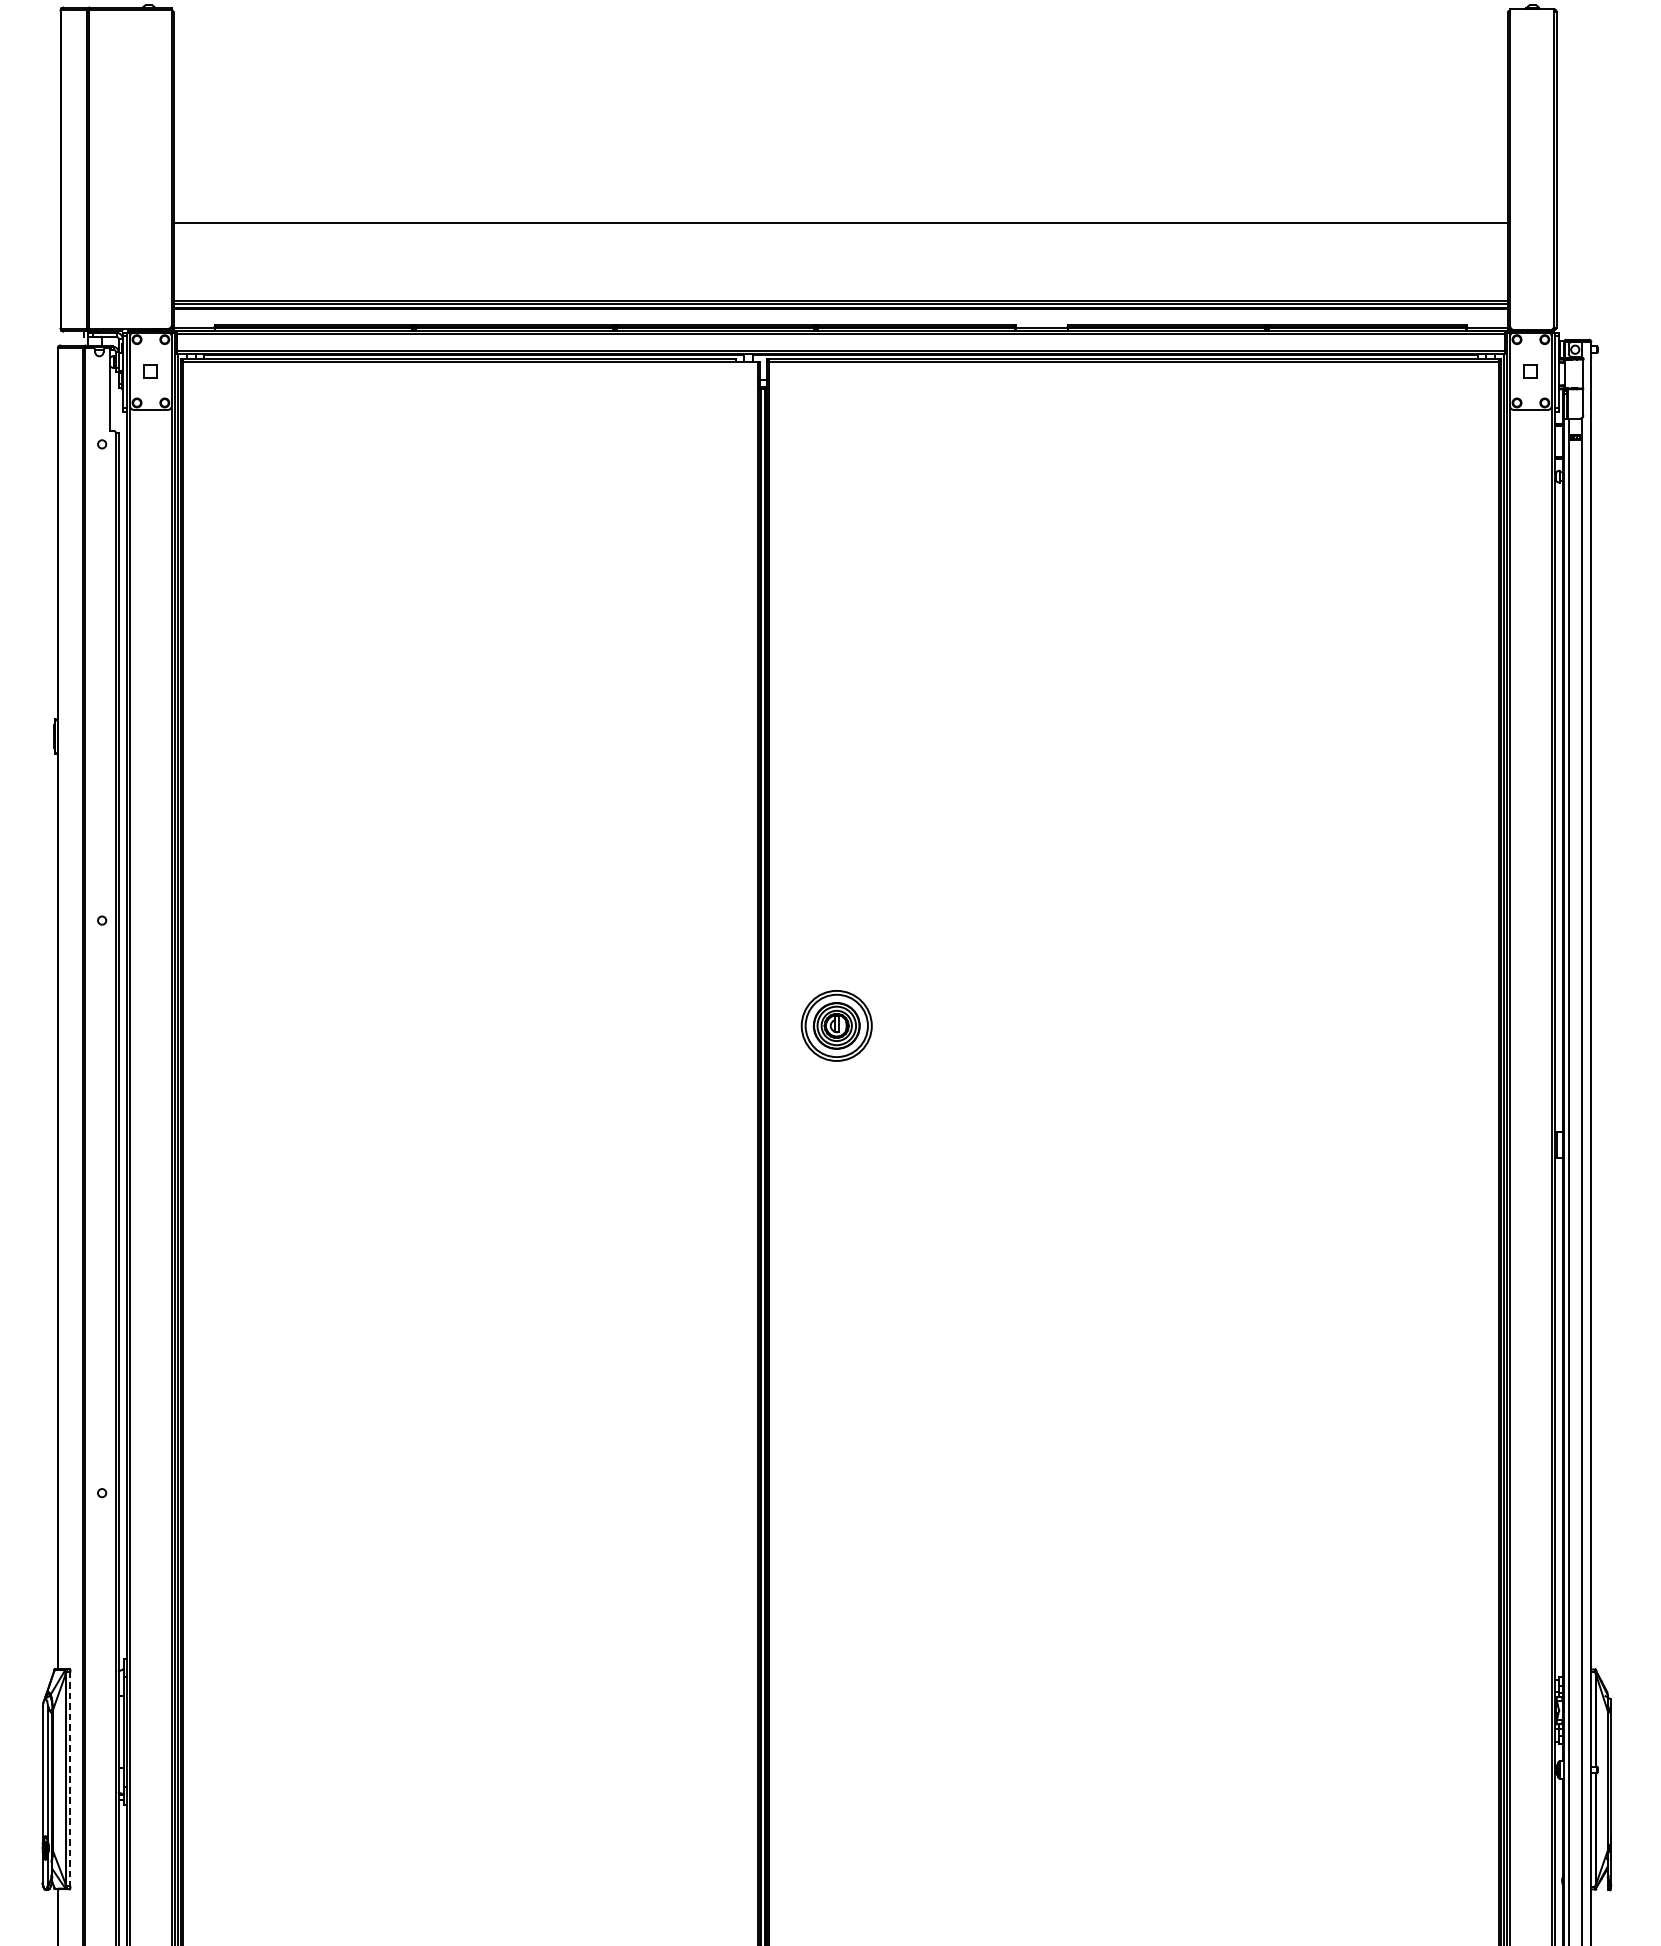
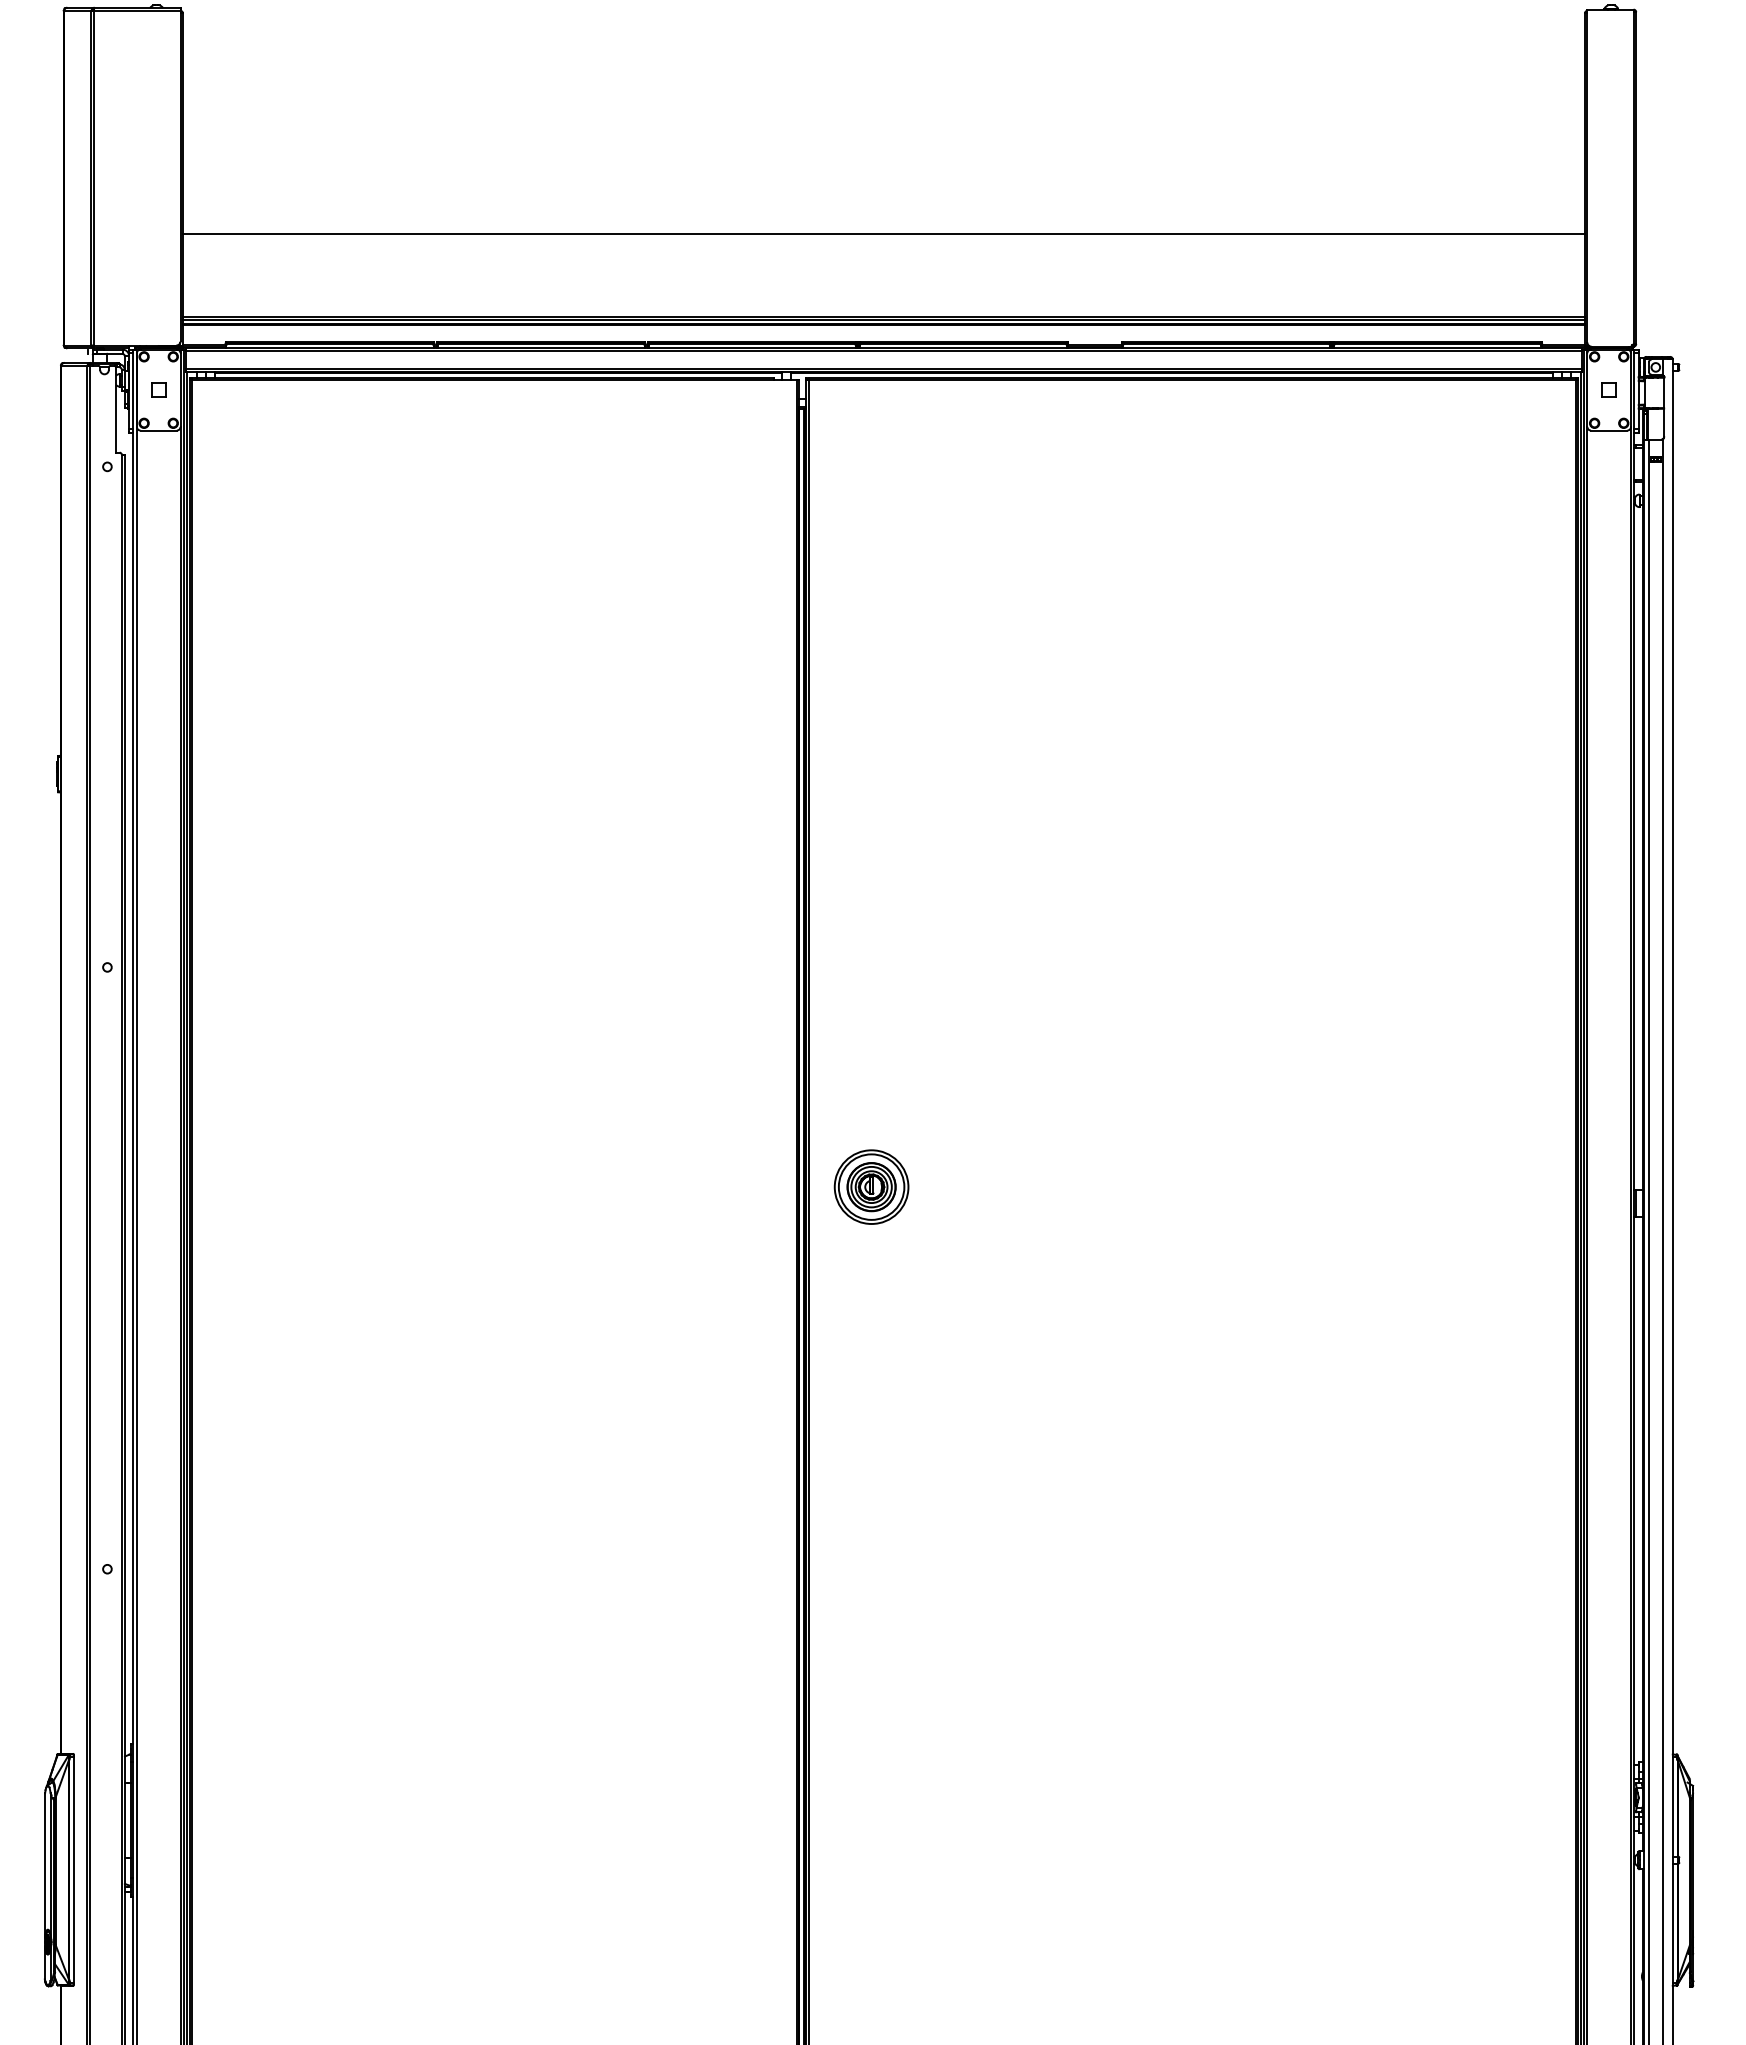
part: (836, 1025) -> (871, 1186), moved
line: (69, 1778) -> (73, 1869), dashed -> solid

